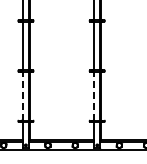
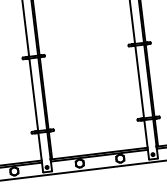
line: (22, 95) -> (33, 93), dashed -> solid
line: (94, 95) -> (139, 81), dashed -> solid

